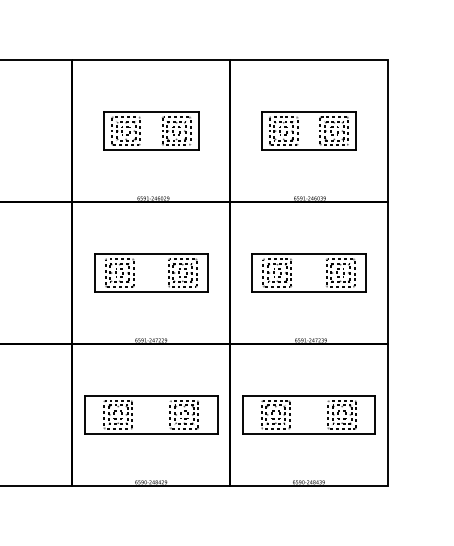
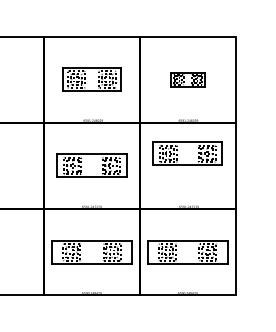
part: (308, 130) -> (187, 79), size x0.6
part: (308, 272) -> (187, 153), moved

